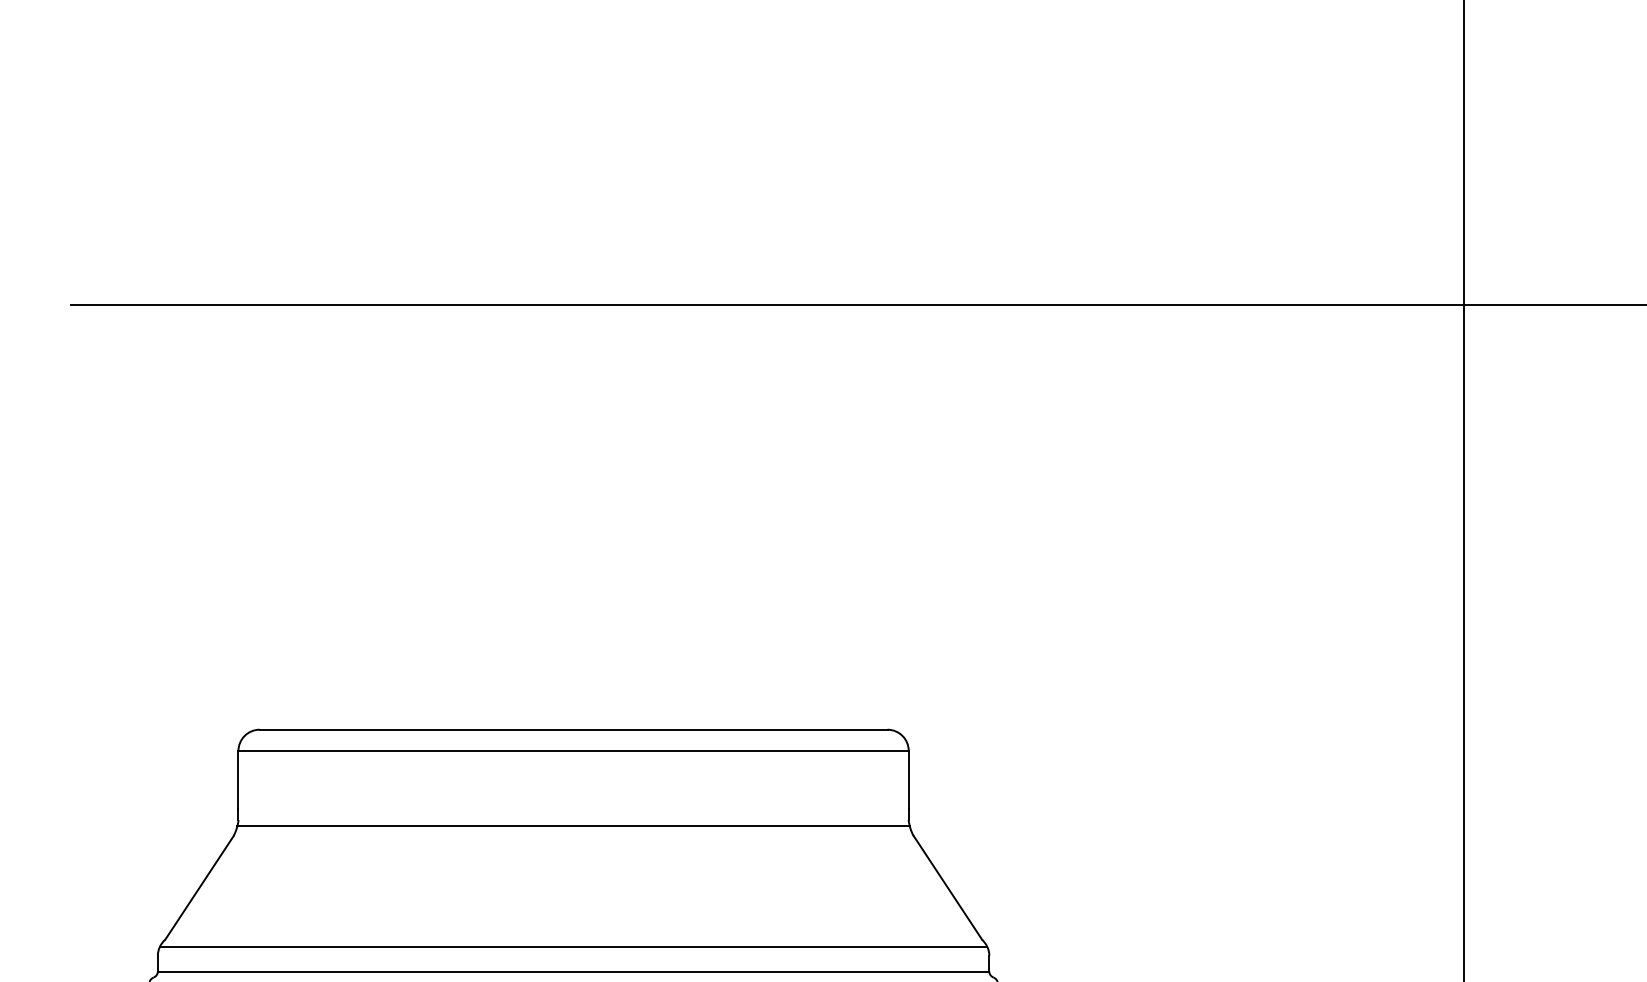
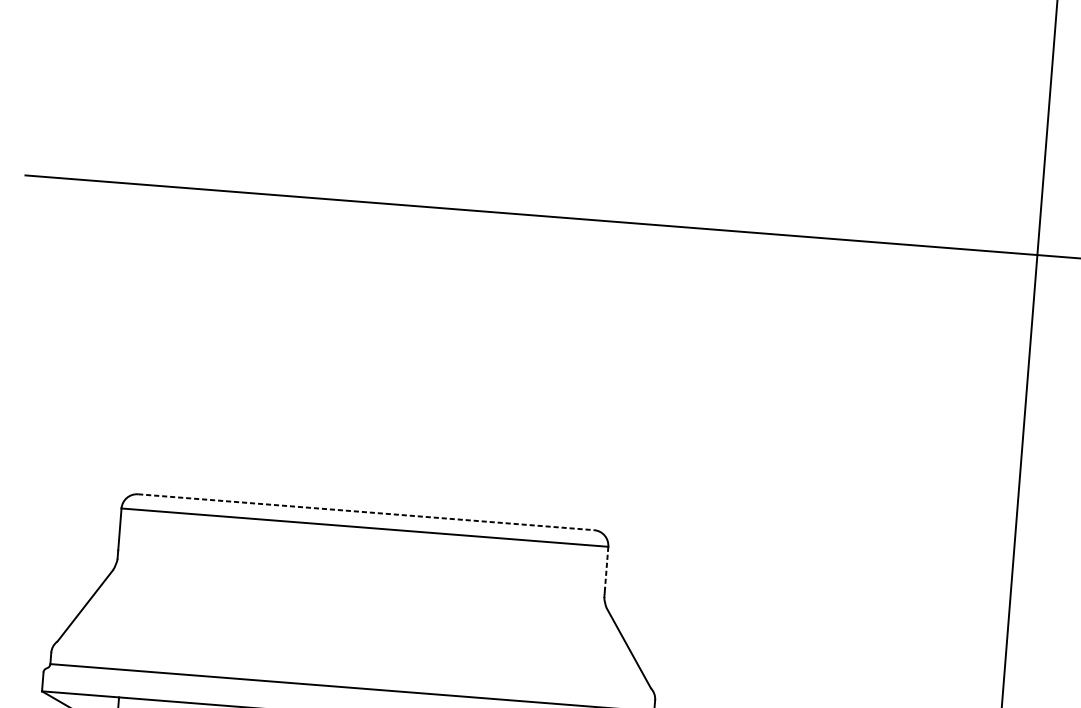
line: (574, 729) -> (366, 512), solid -> dashed
line: (908, 779) -> (606, 567), solid -> dashed
line: (573, 826) -> (360, 582), removed
line: (573, 946) -> (353, 669), removed

